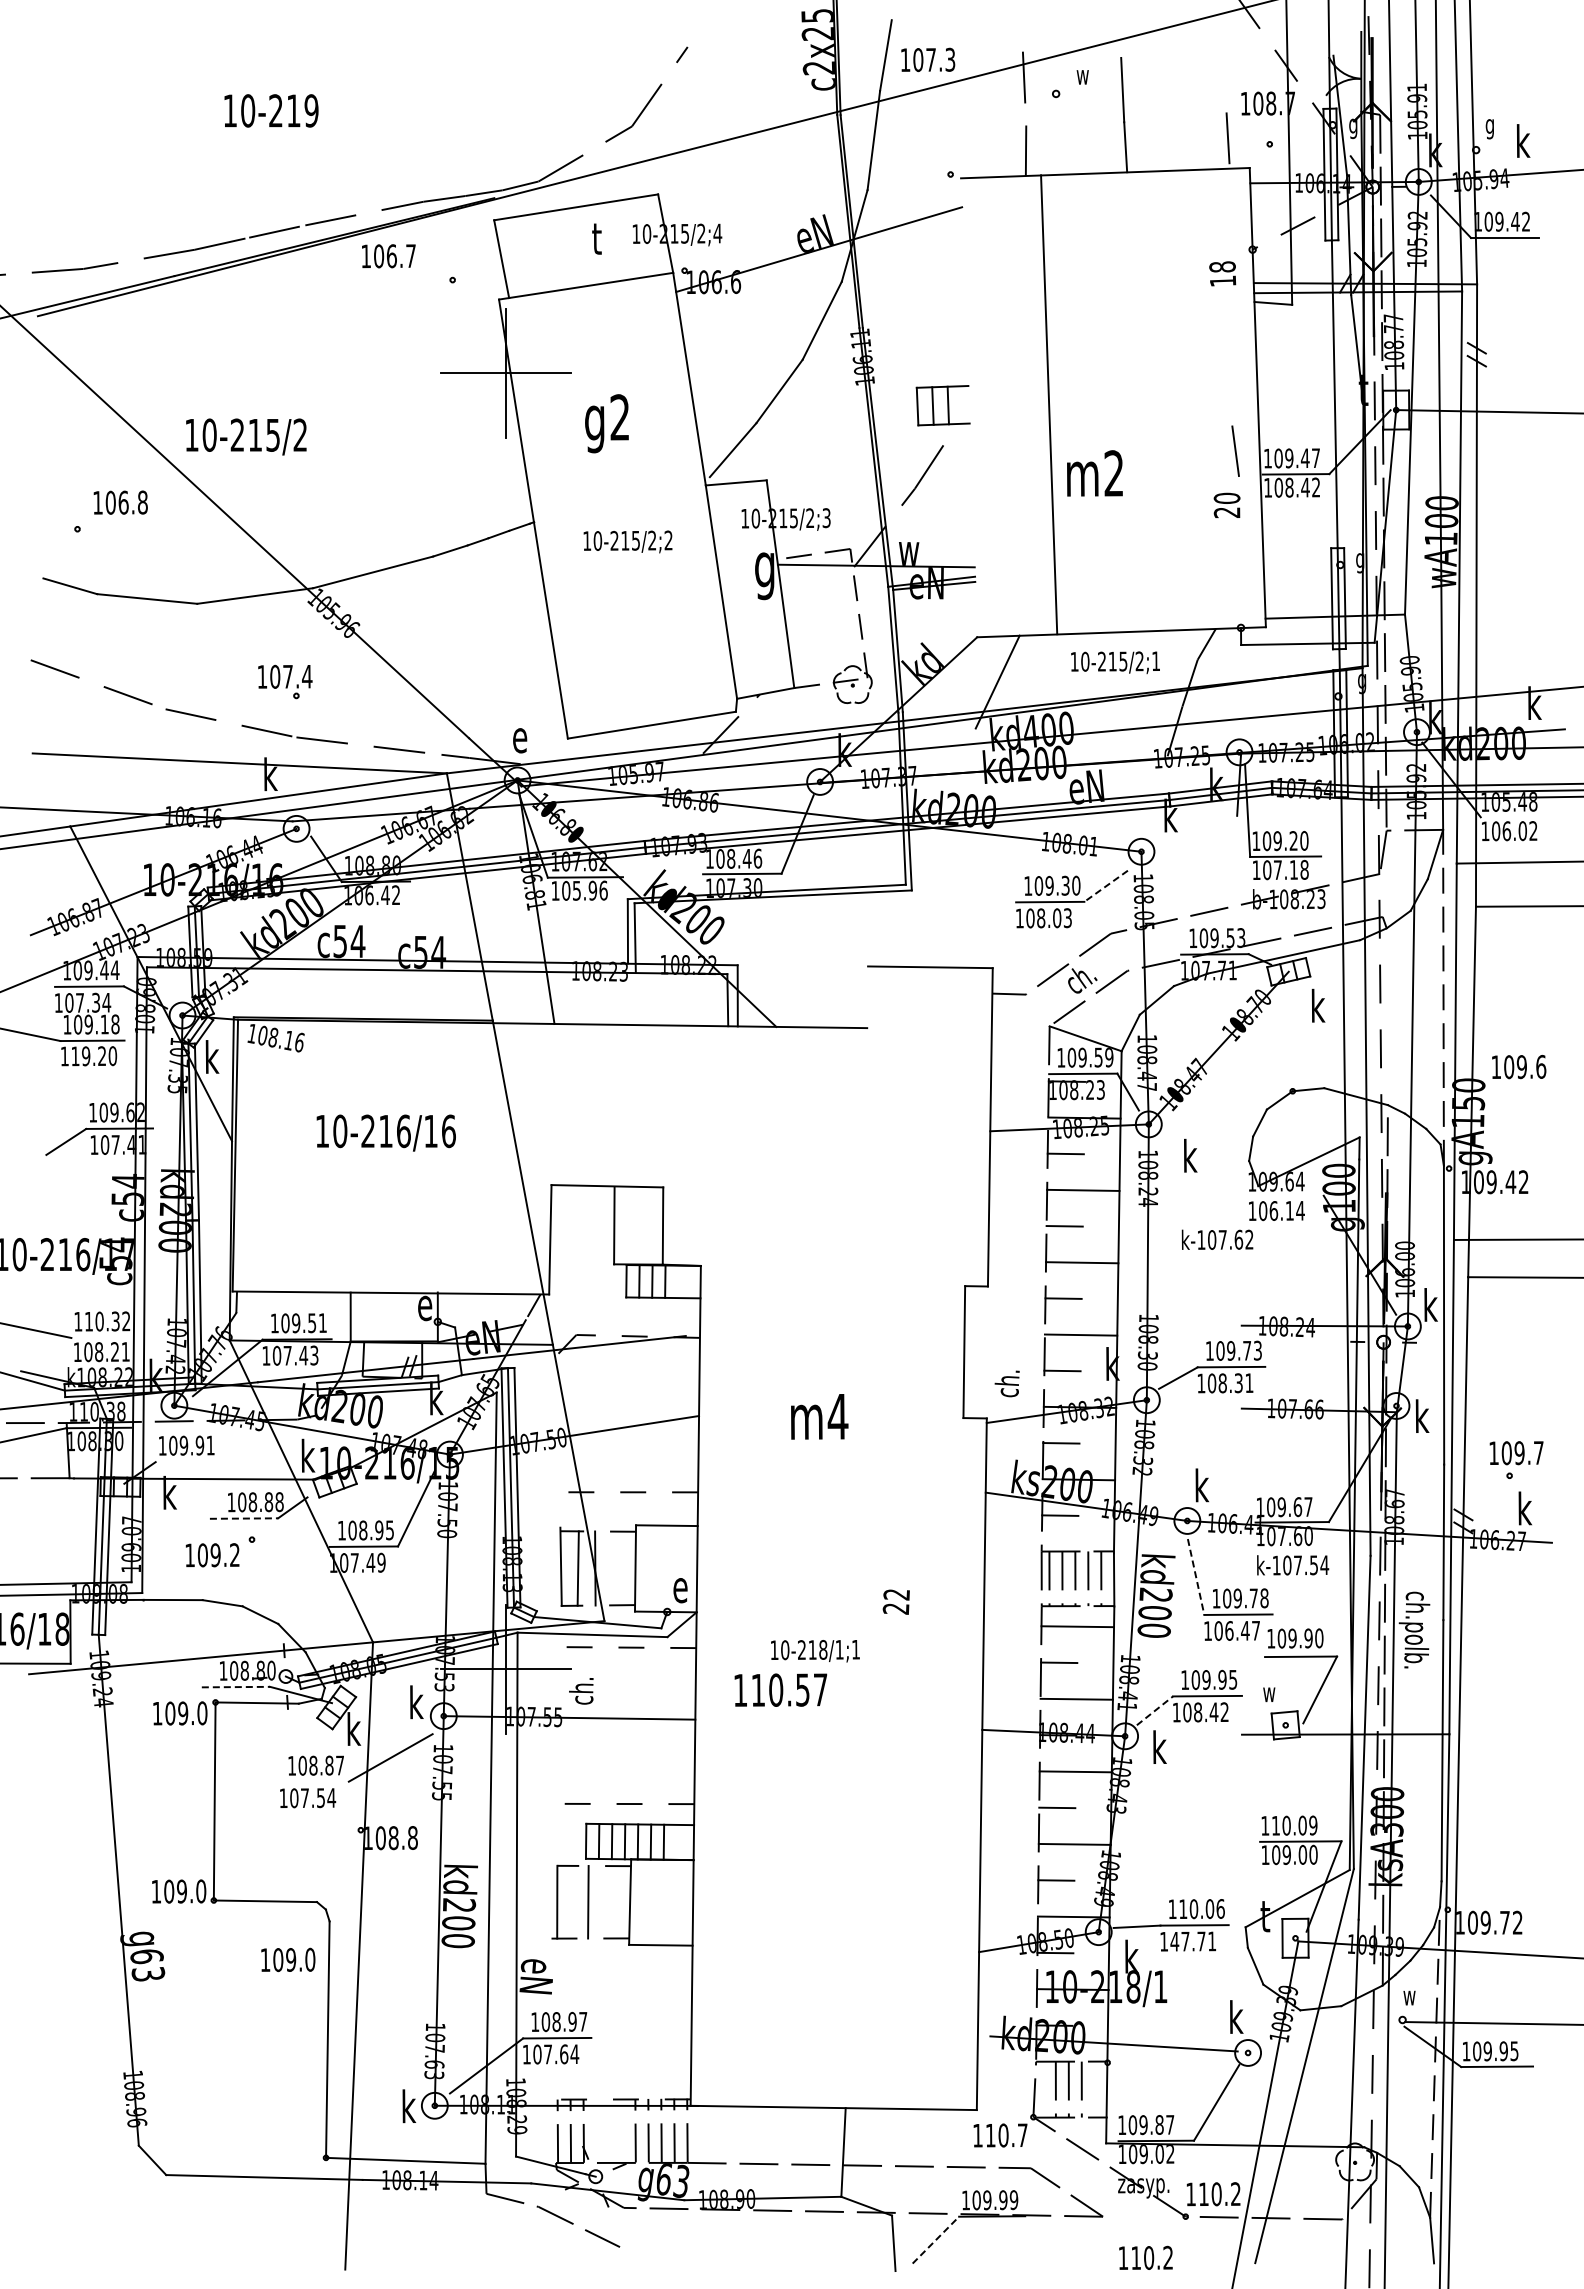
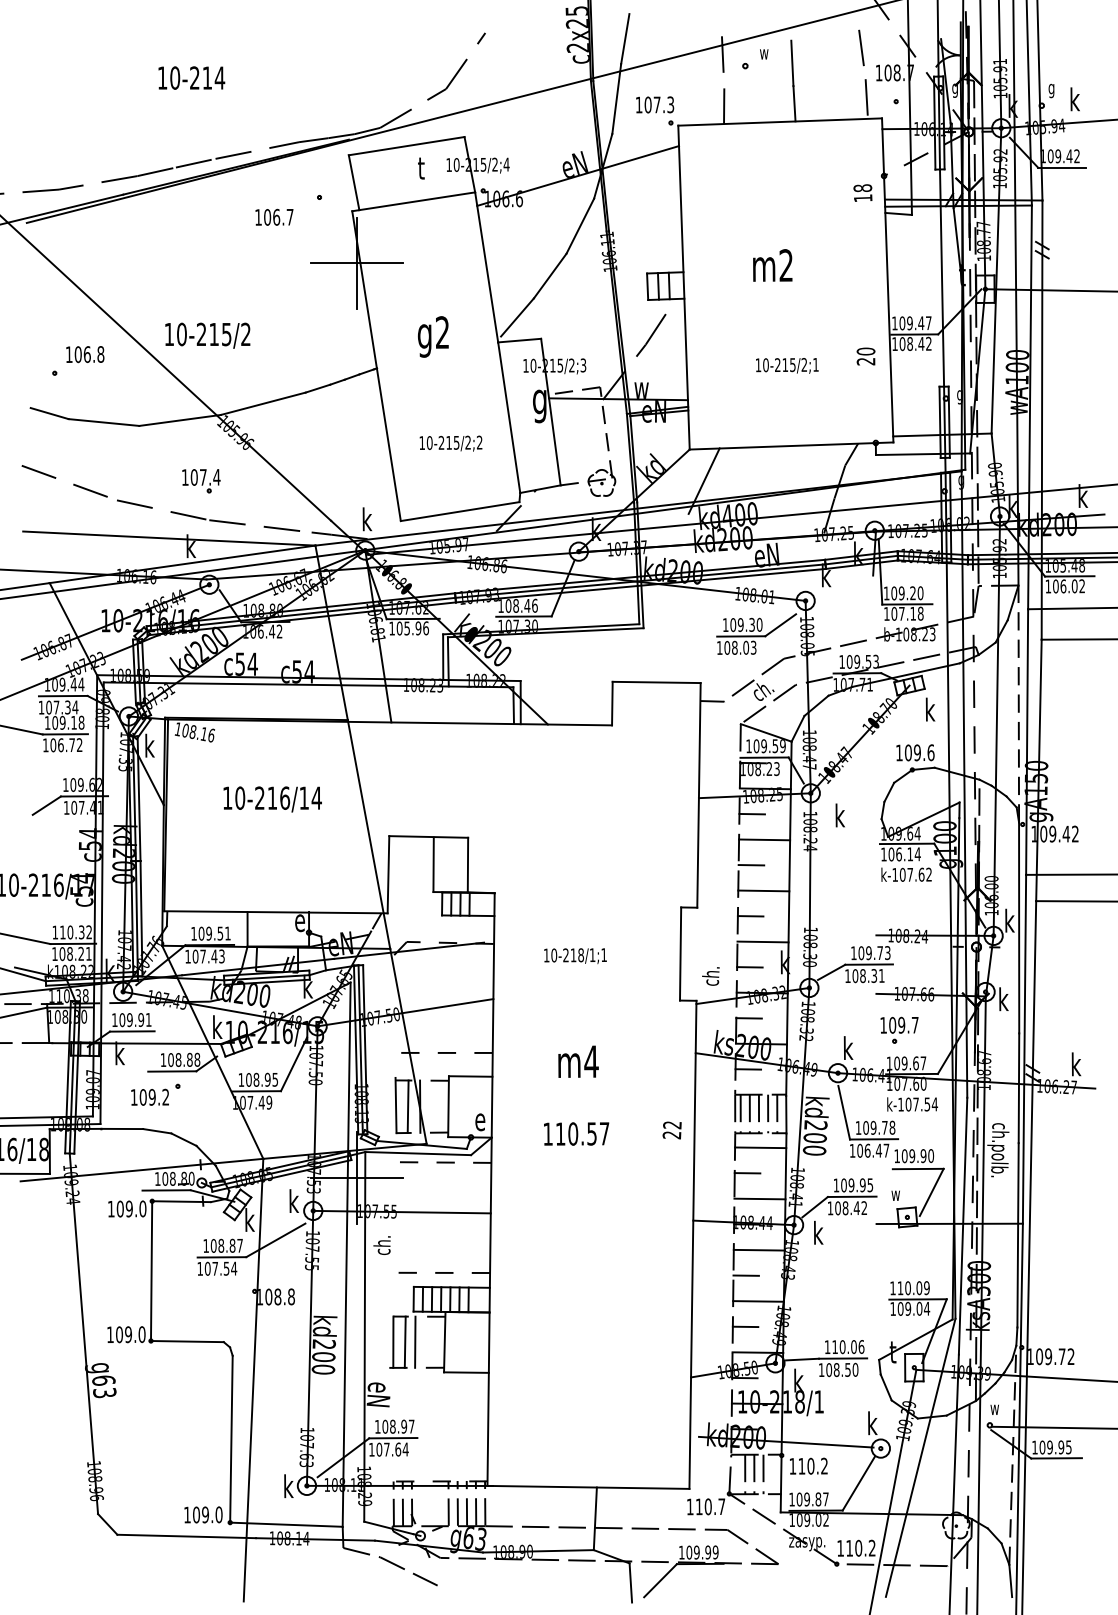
text: (928, 59) -> (655, 104), moved
text: (311, 110) -> (219, 77), 10-219 -> 10-214
text: (388, 256) -> (274, 217), moved
line: (1049, 404) -> (684, 287), moved
text: (606, 423) -> (433, 336), moved
text: (246, 436) -> (207, 335), moved
line: (1235, 450) -> (861, 47), moved
text: (1094, 473) -> (772, 265), moved
text: (627, 541) -> (450, 443), moved
text: (1115, 662) -> (787, 365), moved
text: (520, 736) -> (367, 519), e -> k
line: (1515, 816) -> (1069, 576), added
line: (1106, 886) -> (780, 625), dashed -> solid
line: (867, 997) -> (612, 703), added
text: (94, 1056) -> (66, 745), 119.20 -> 106.72
text: (1519, 1067) -> (915, 753), moved
text: (448, 1131) -> (316, 798), 10-216/16 -> 10-216/14
line: (1284, 1195) -> (906, 843), added
text: (1217, 1239) -> (906, 874), moved
line: (103, 1337) -> (73, 943), added
text: (819, 1416) -> (578, 1061), moved
part: (1516, 1459) -> (899, 1029), moved
line: (186, 1461) -> (131, 1031), added
line: (244, 1518) -> (172, 1071), dashed -> solid
line: (1196, 1577) -> (844, 1113), dashed -> solid
text: (895, 1601) -> (671, 1130), moved
text: (815, 1651) -> (575, 956), moved
line: (236, 1687) -> (166, 1190), dashed -> solid
text: (780, 1689) -> (576, 1133), moved
text: (581, 1691) -> (382, 1245), moved
line: (1155, 1710) -> (815, 1206), dashed -> solid
line: (313, 1781) -> (221, 1257), added
text: (1313, 1854) -> (927, 1308), 109.00 -> 109.04
line: (573, 1901) -> (404, 1341), added
text: (1193, 1941) -> (842, 1369), 147.71 -> 108.50
text: (288, 1959) -> (203, 1514), moved
line: (935, 2240) -> (660, 1580), dashed -> solid
text: (1145, 2257) -> (808, 1465), moved

